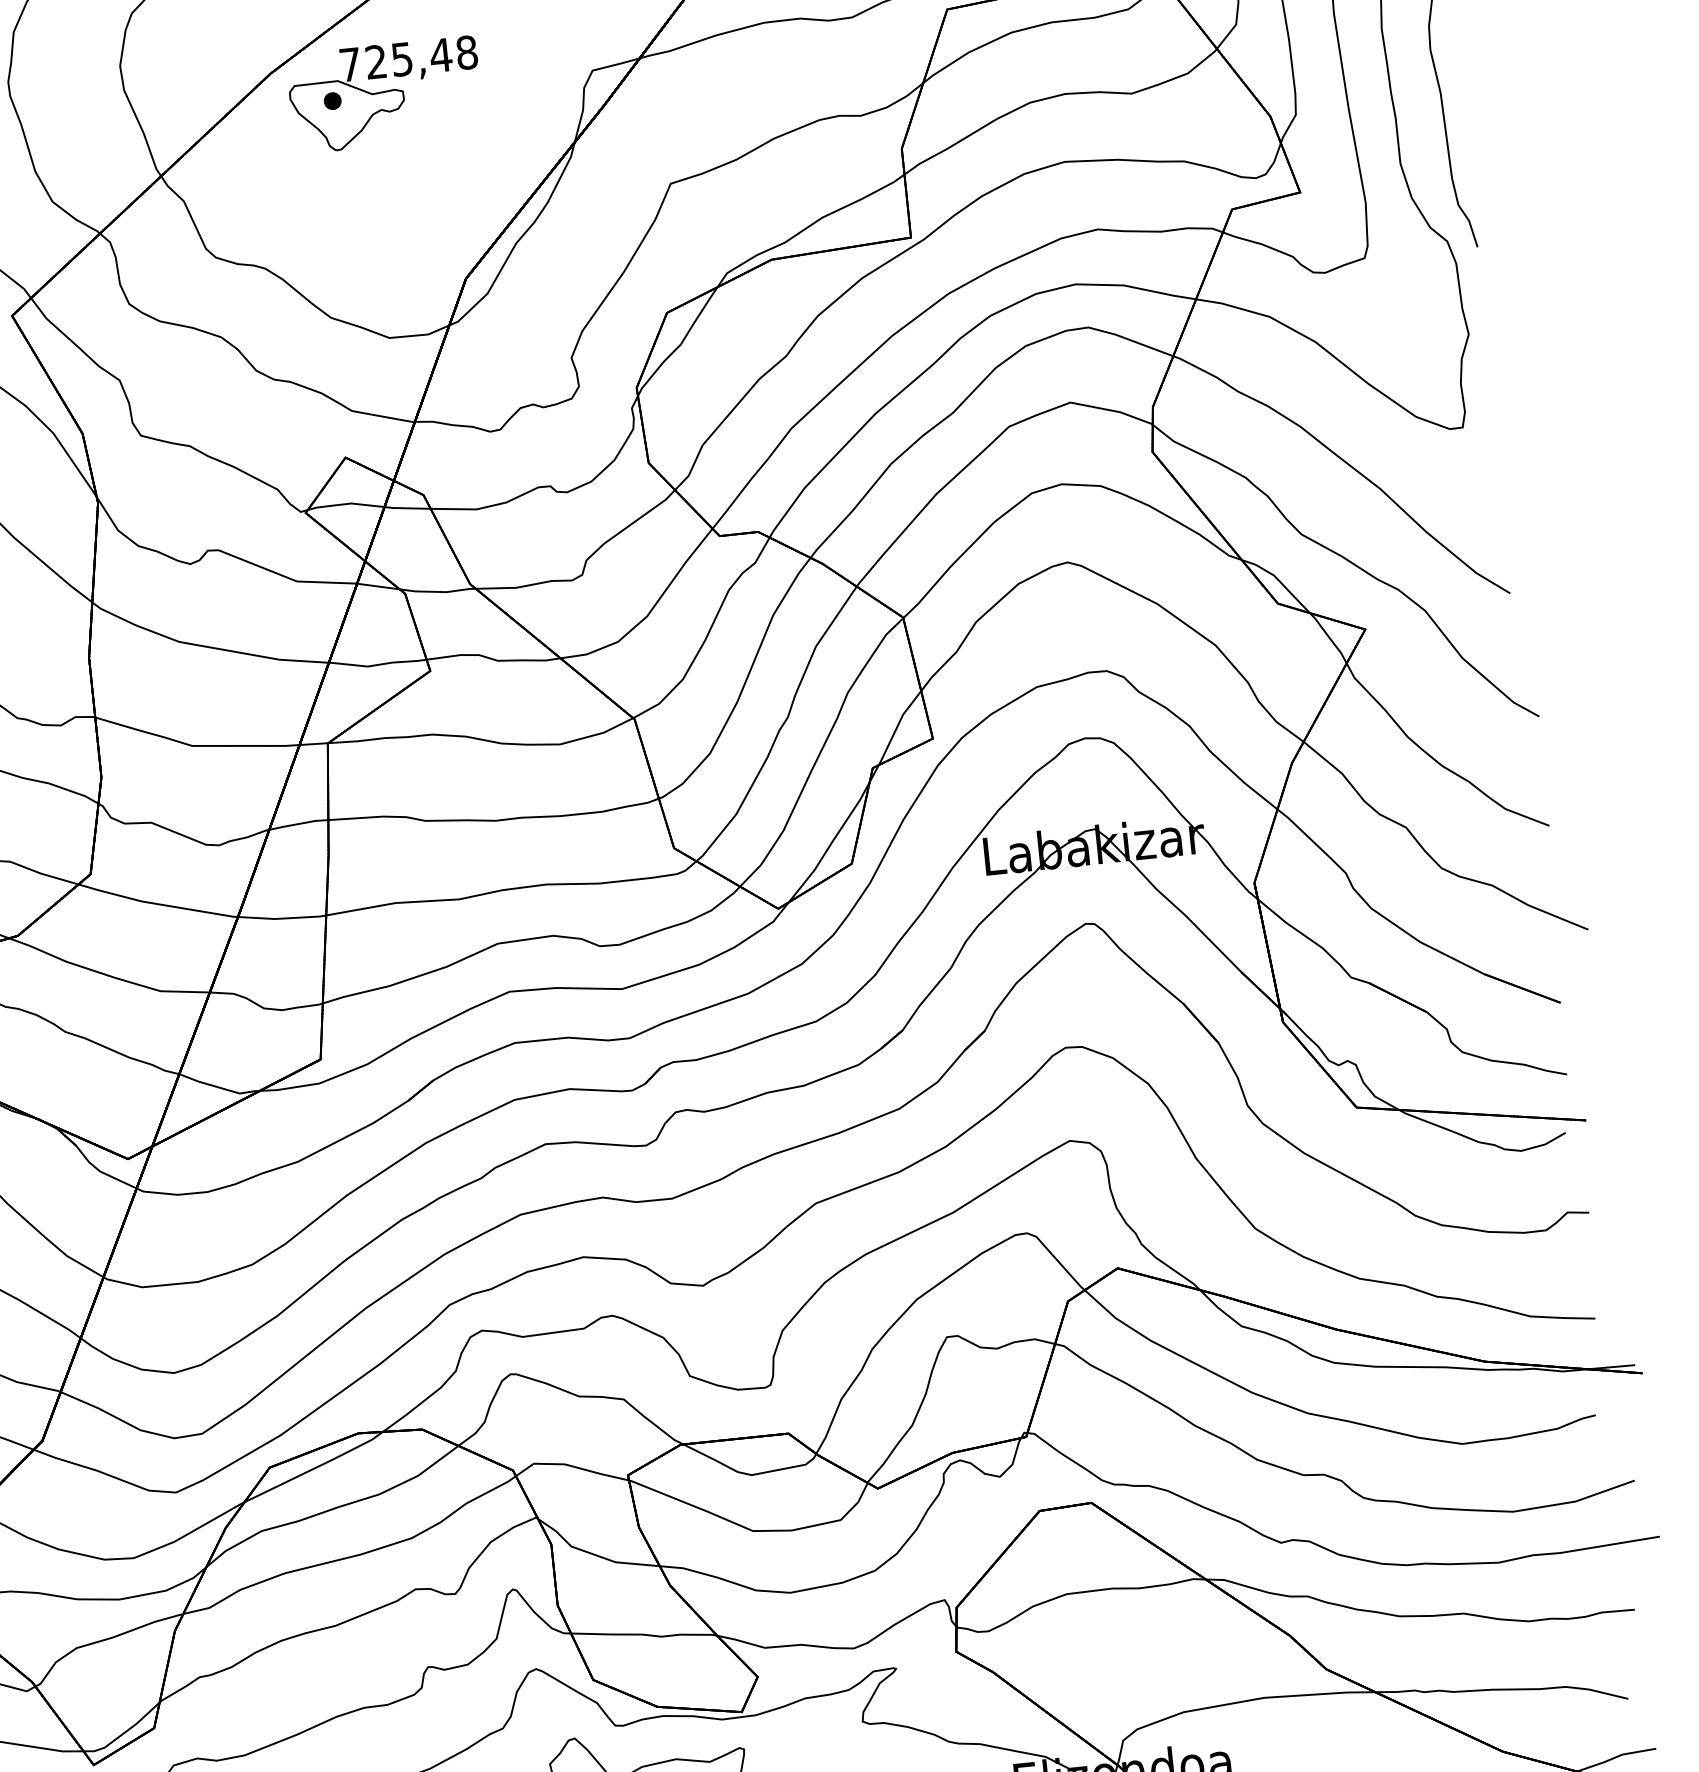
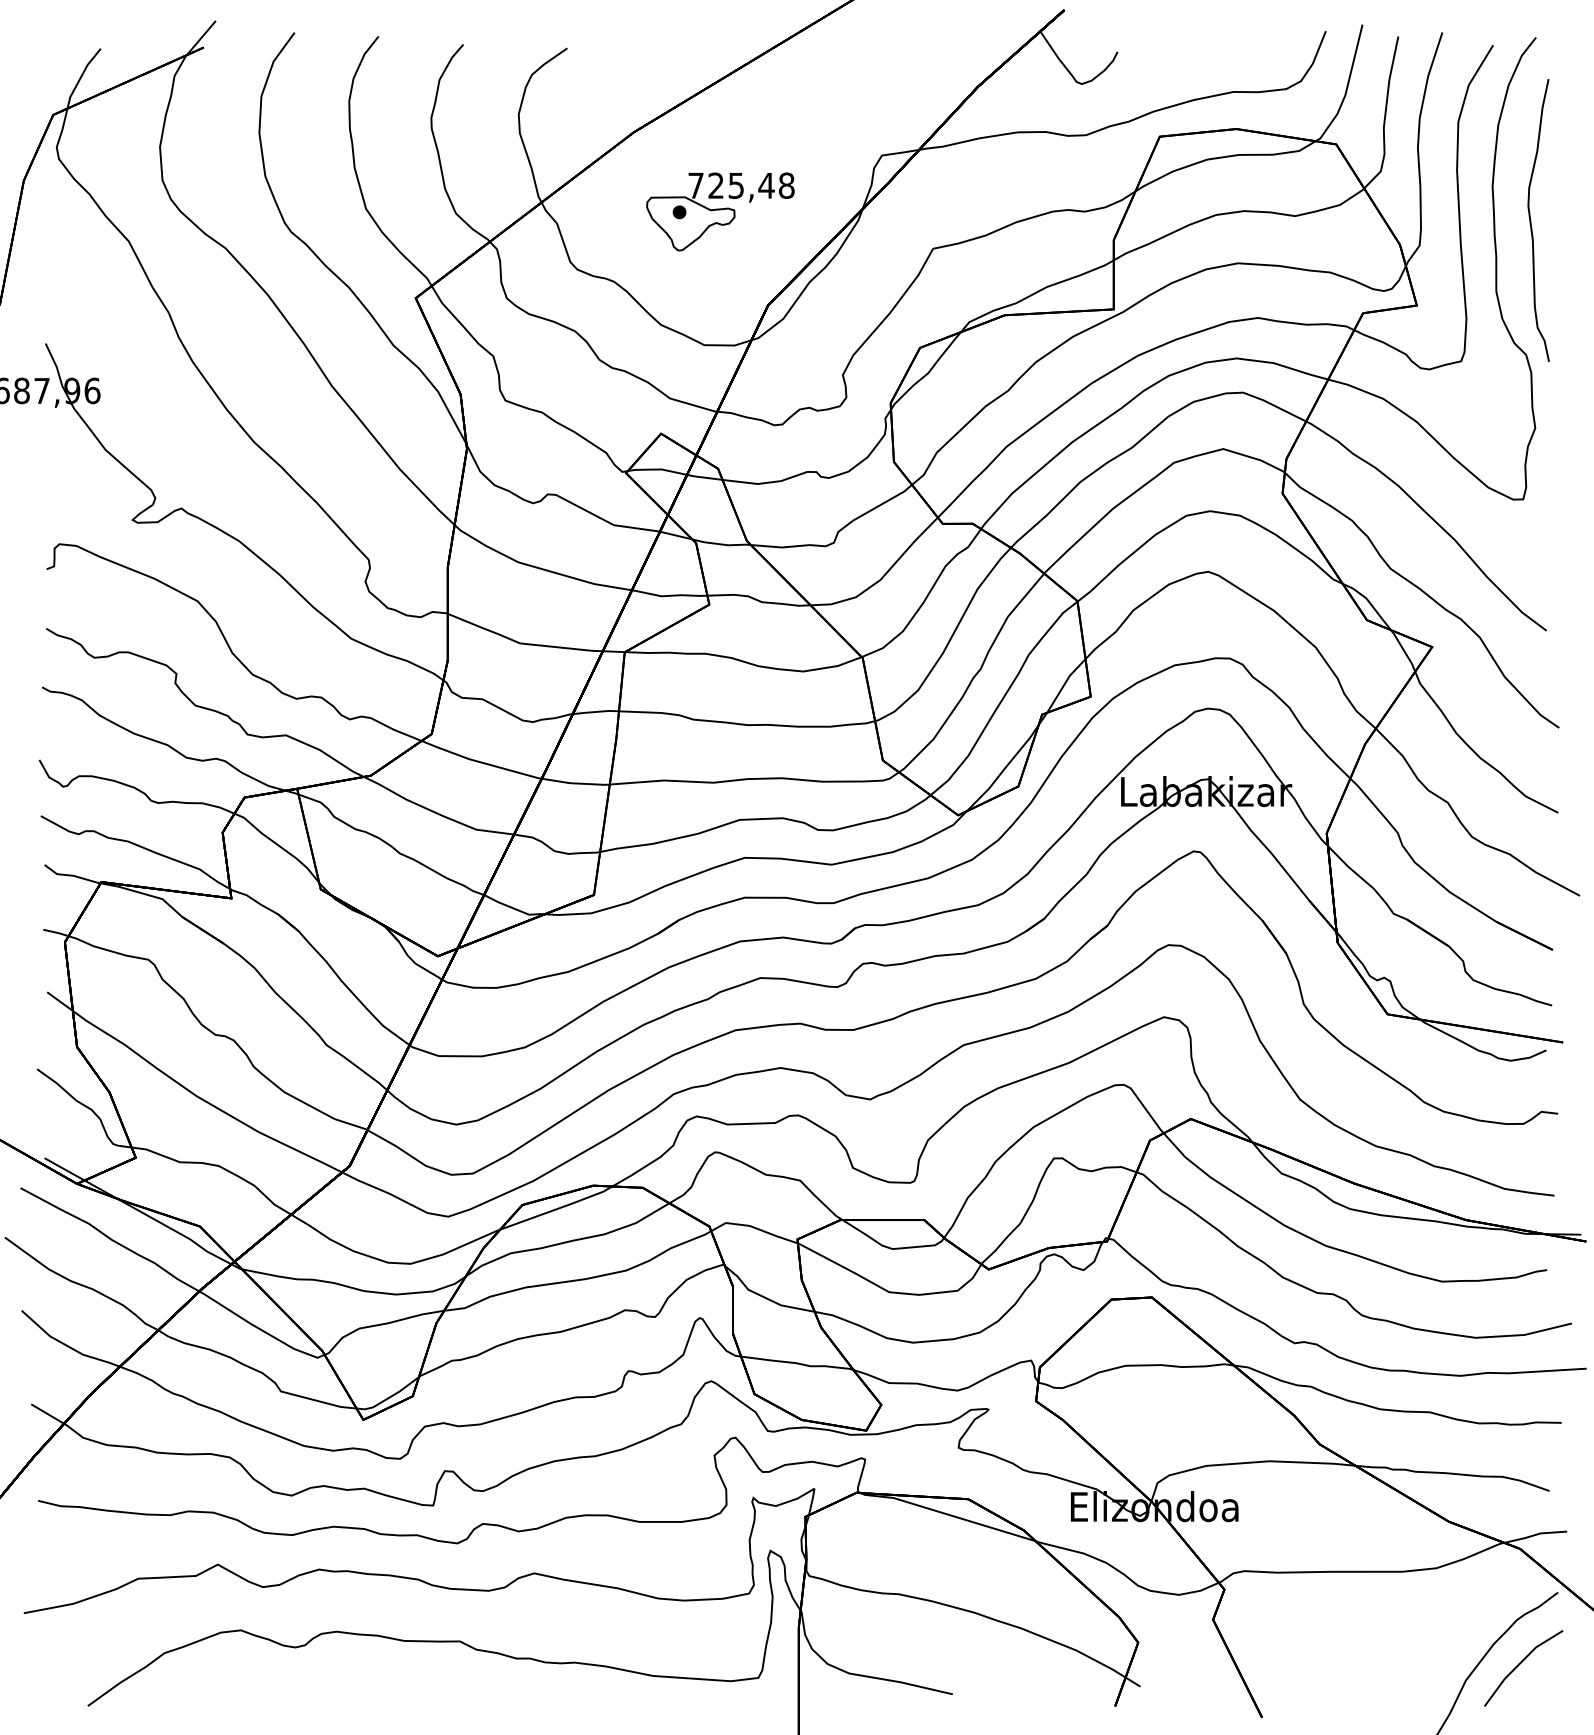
part: (385, 94) -> (720, 211), moved

